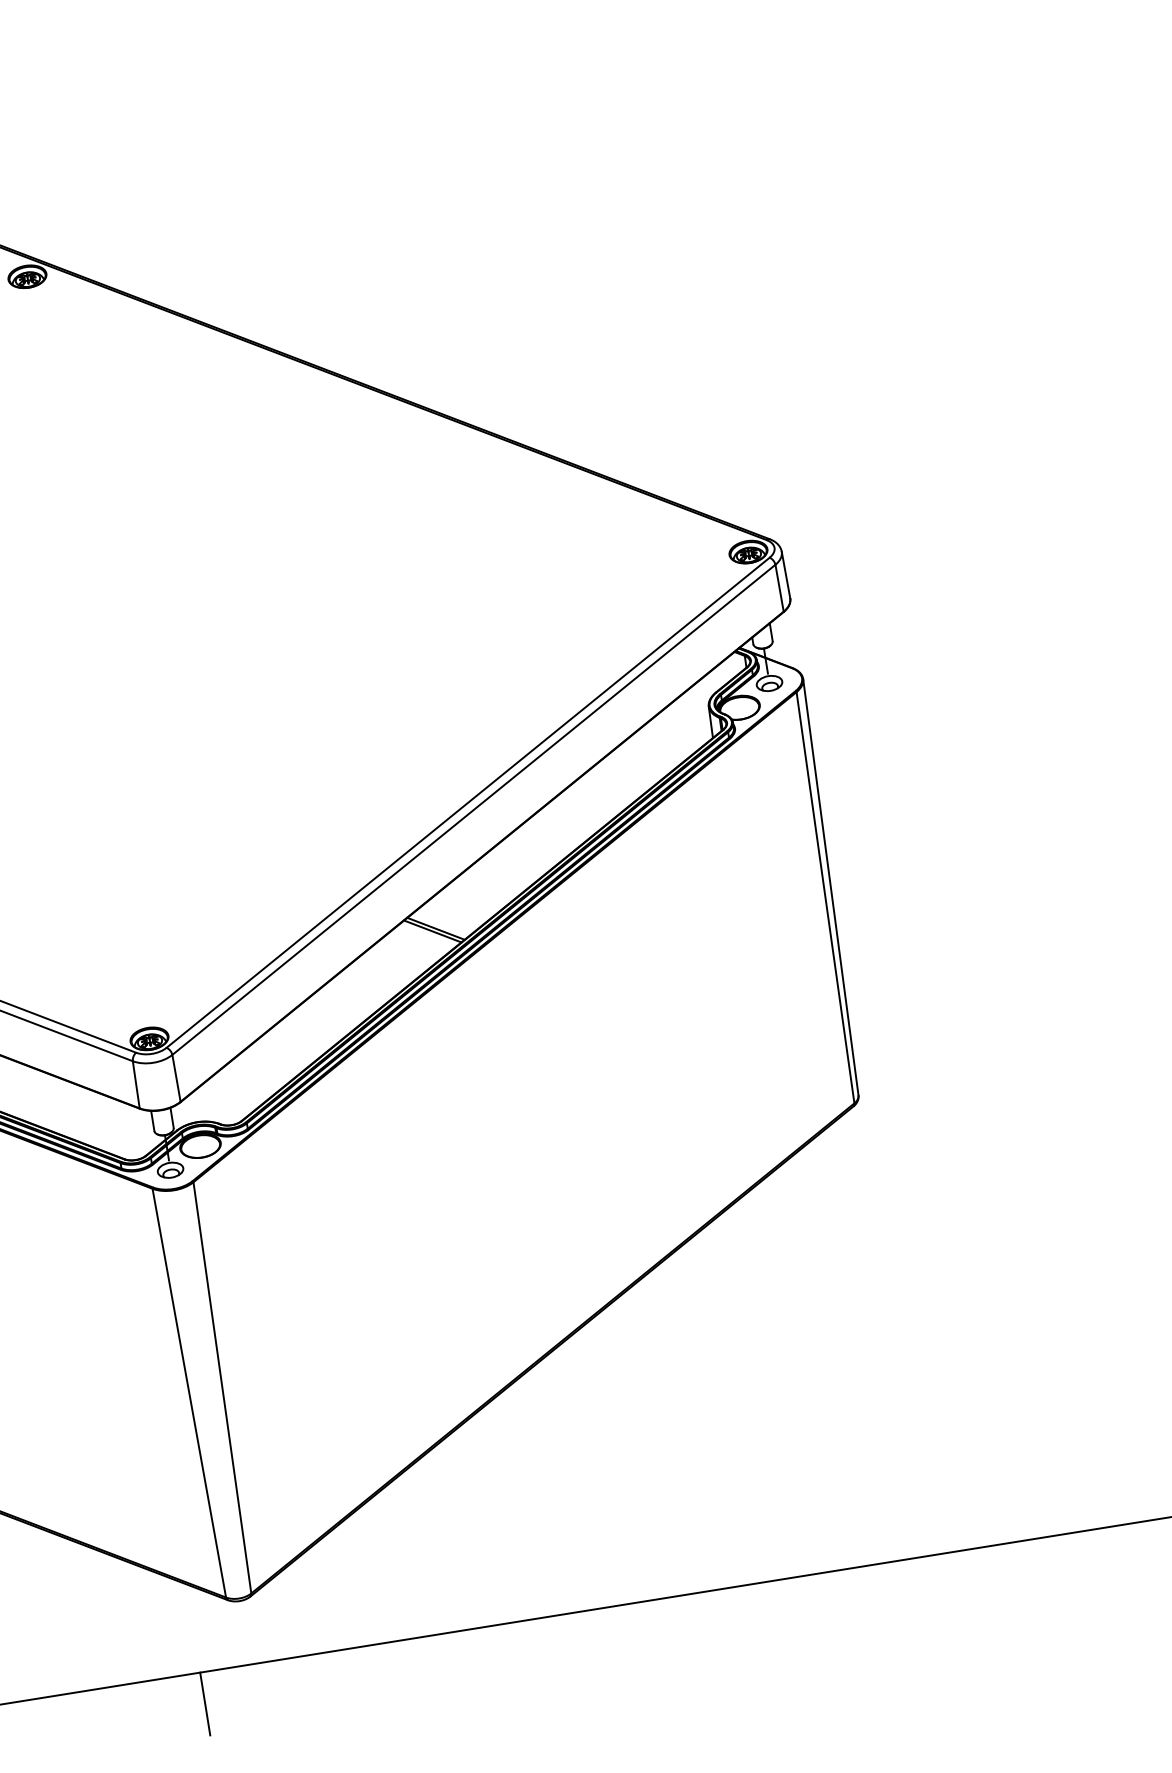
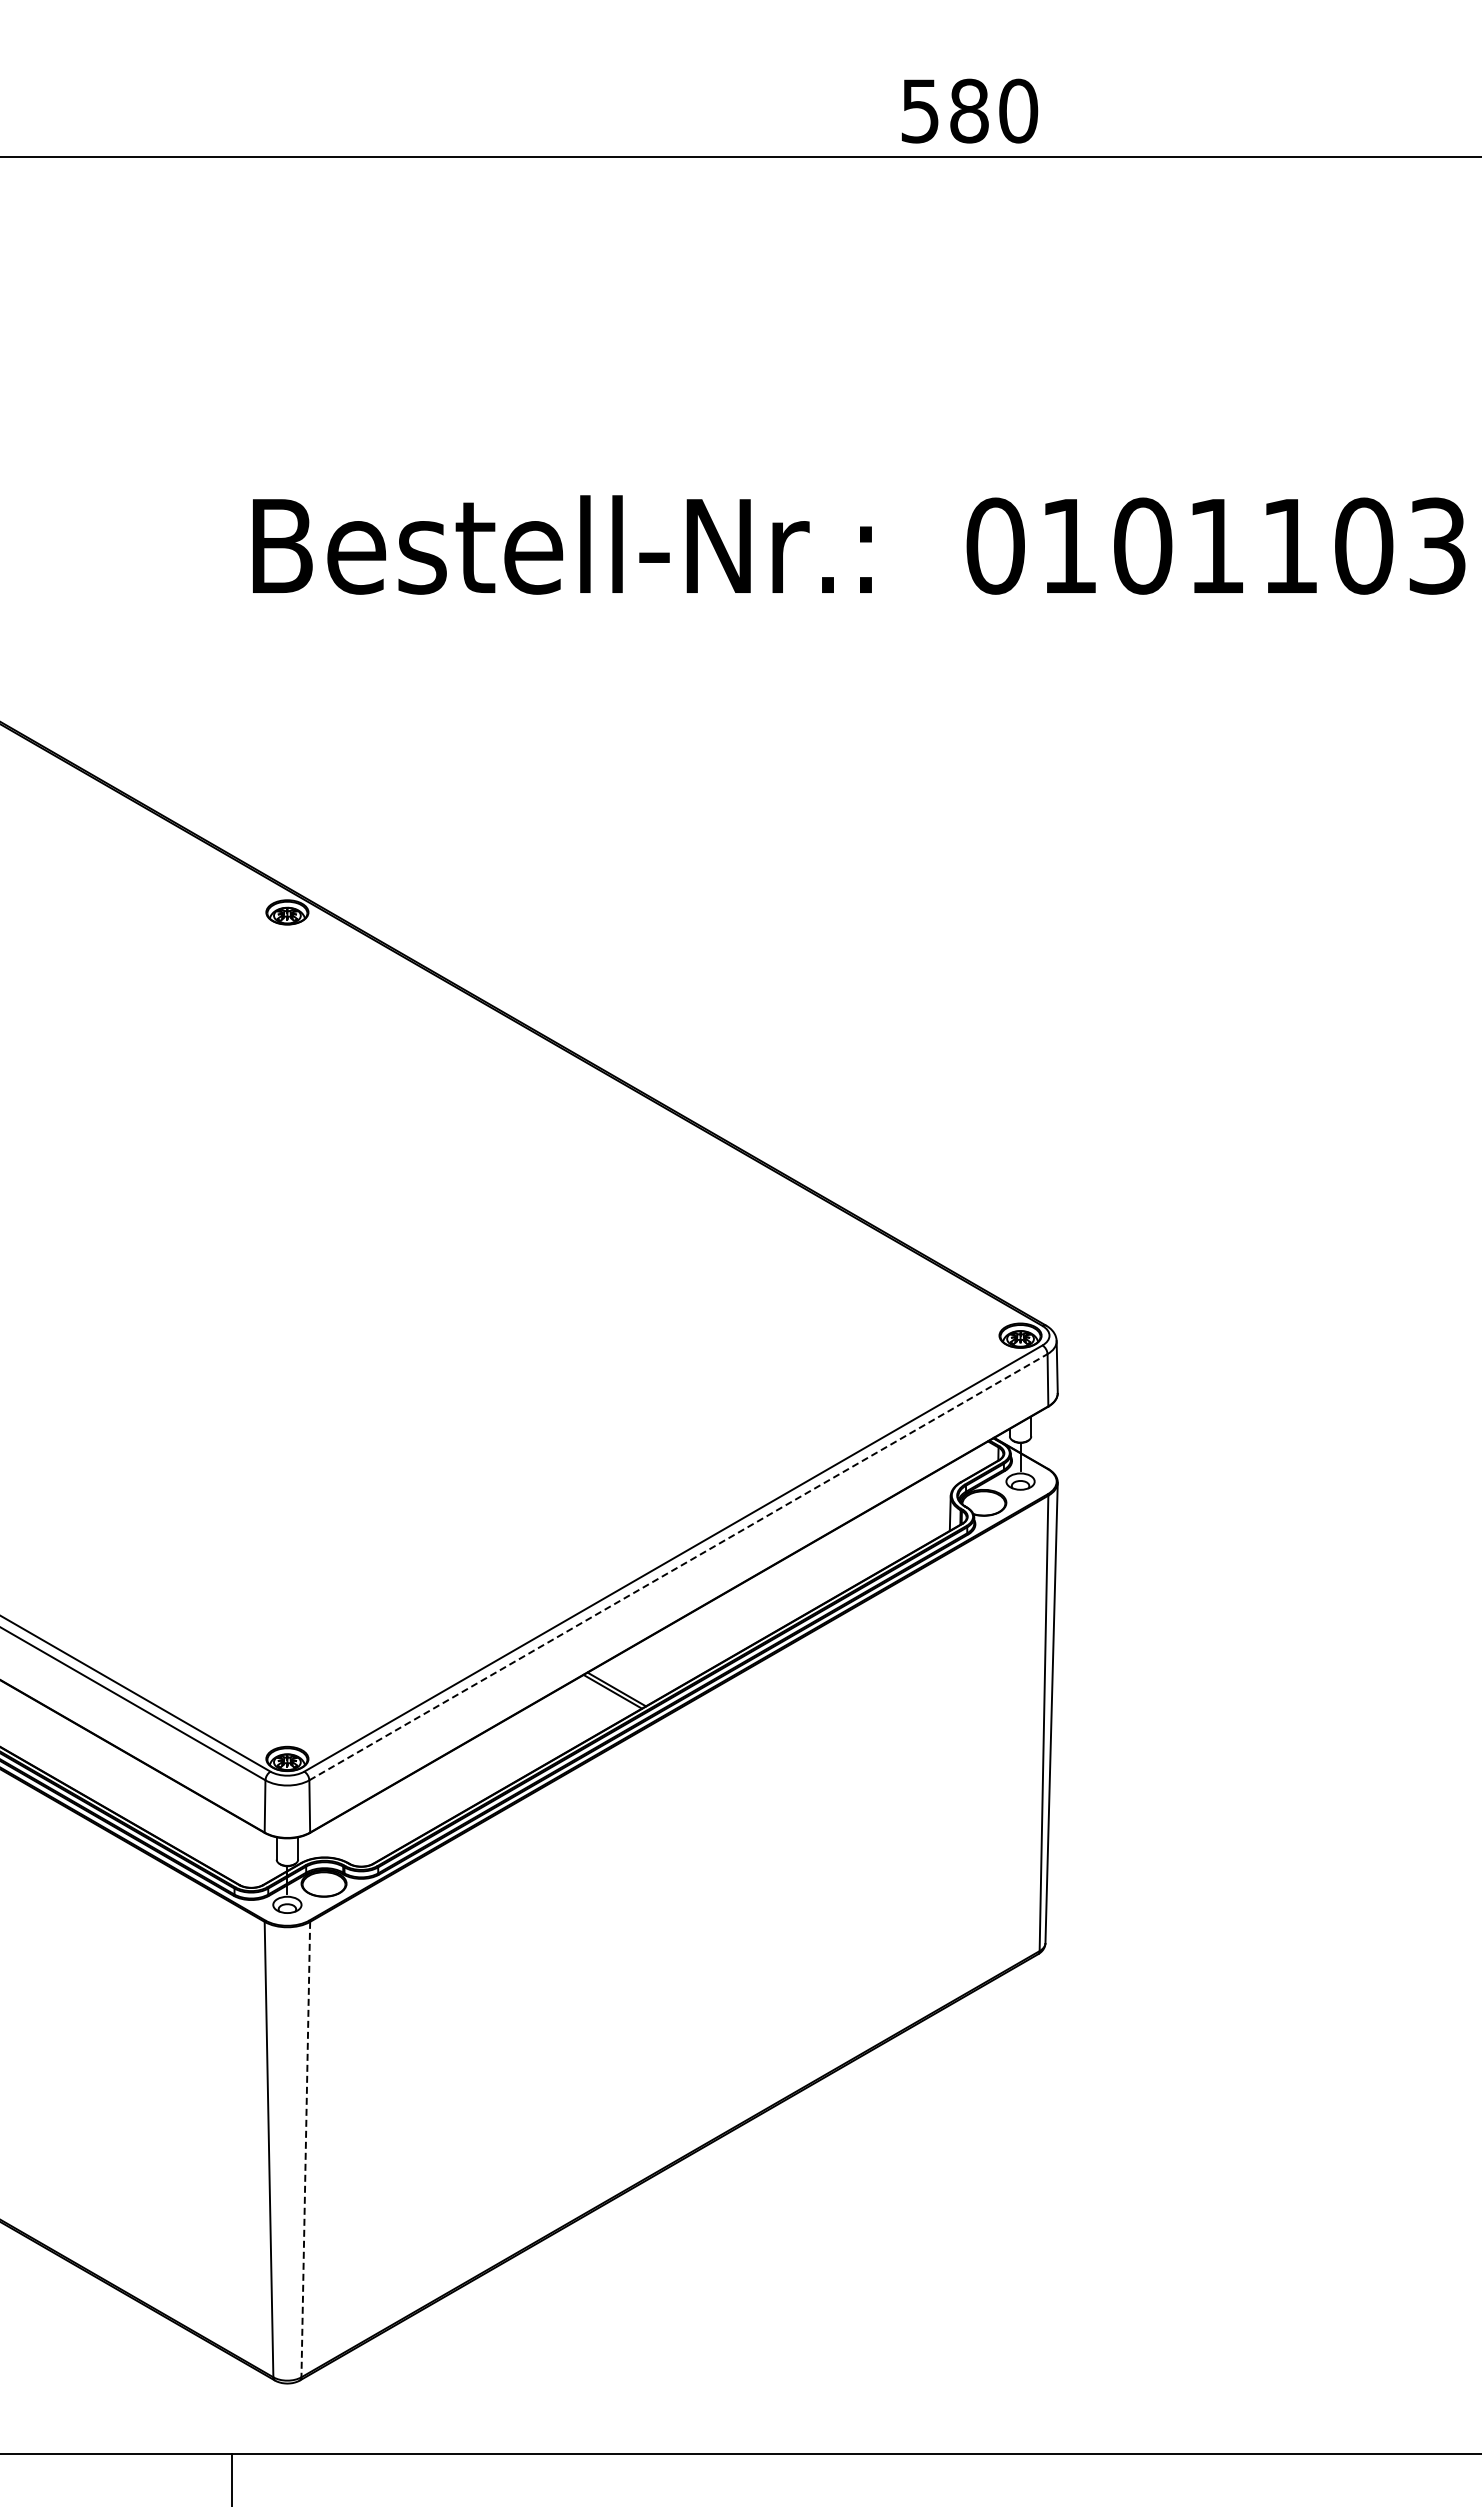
line: (473, 809) -> (678, 1566), solid -> dashed
line: (222, 1387) -> (305, 2149), solid -> dashed

